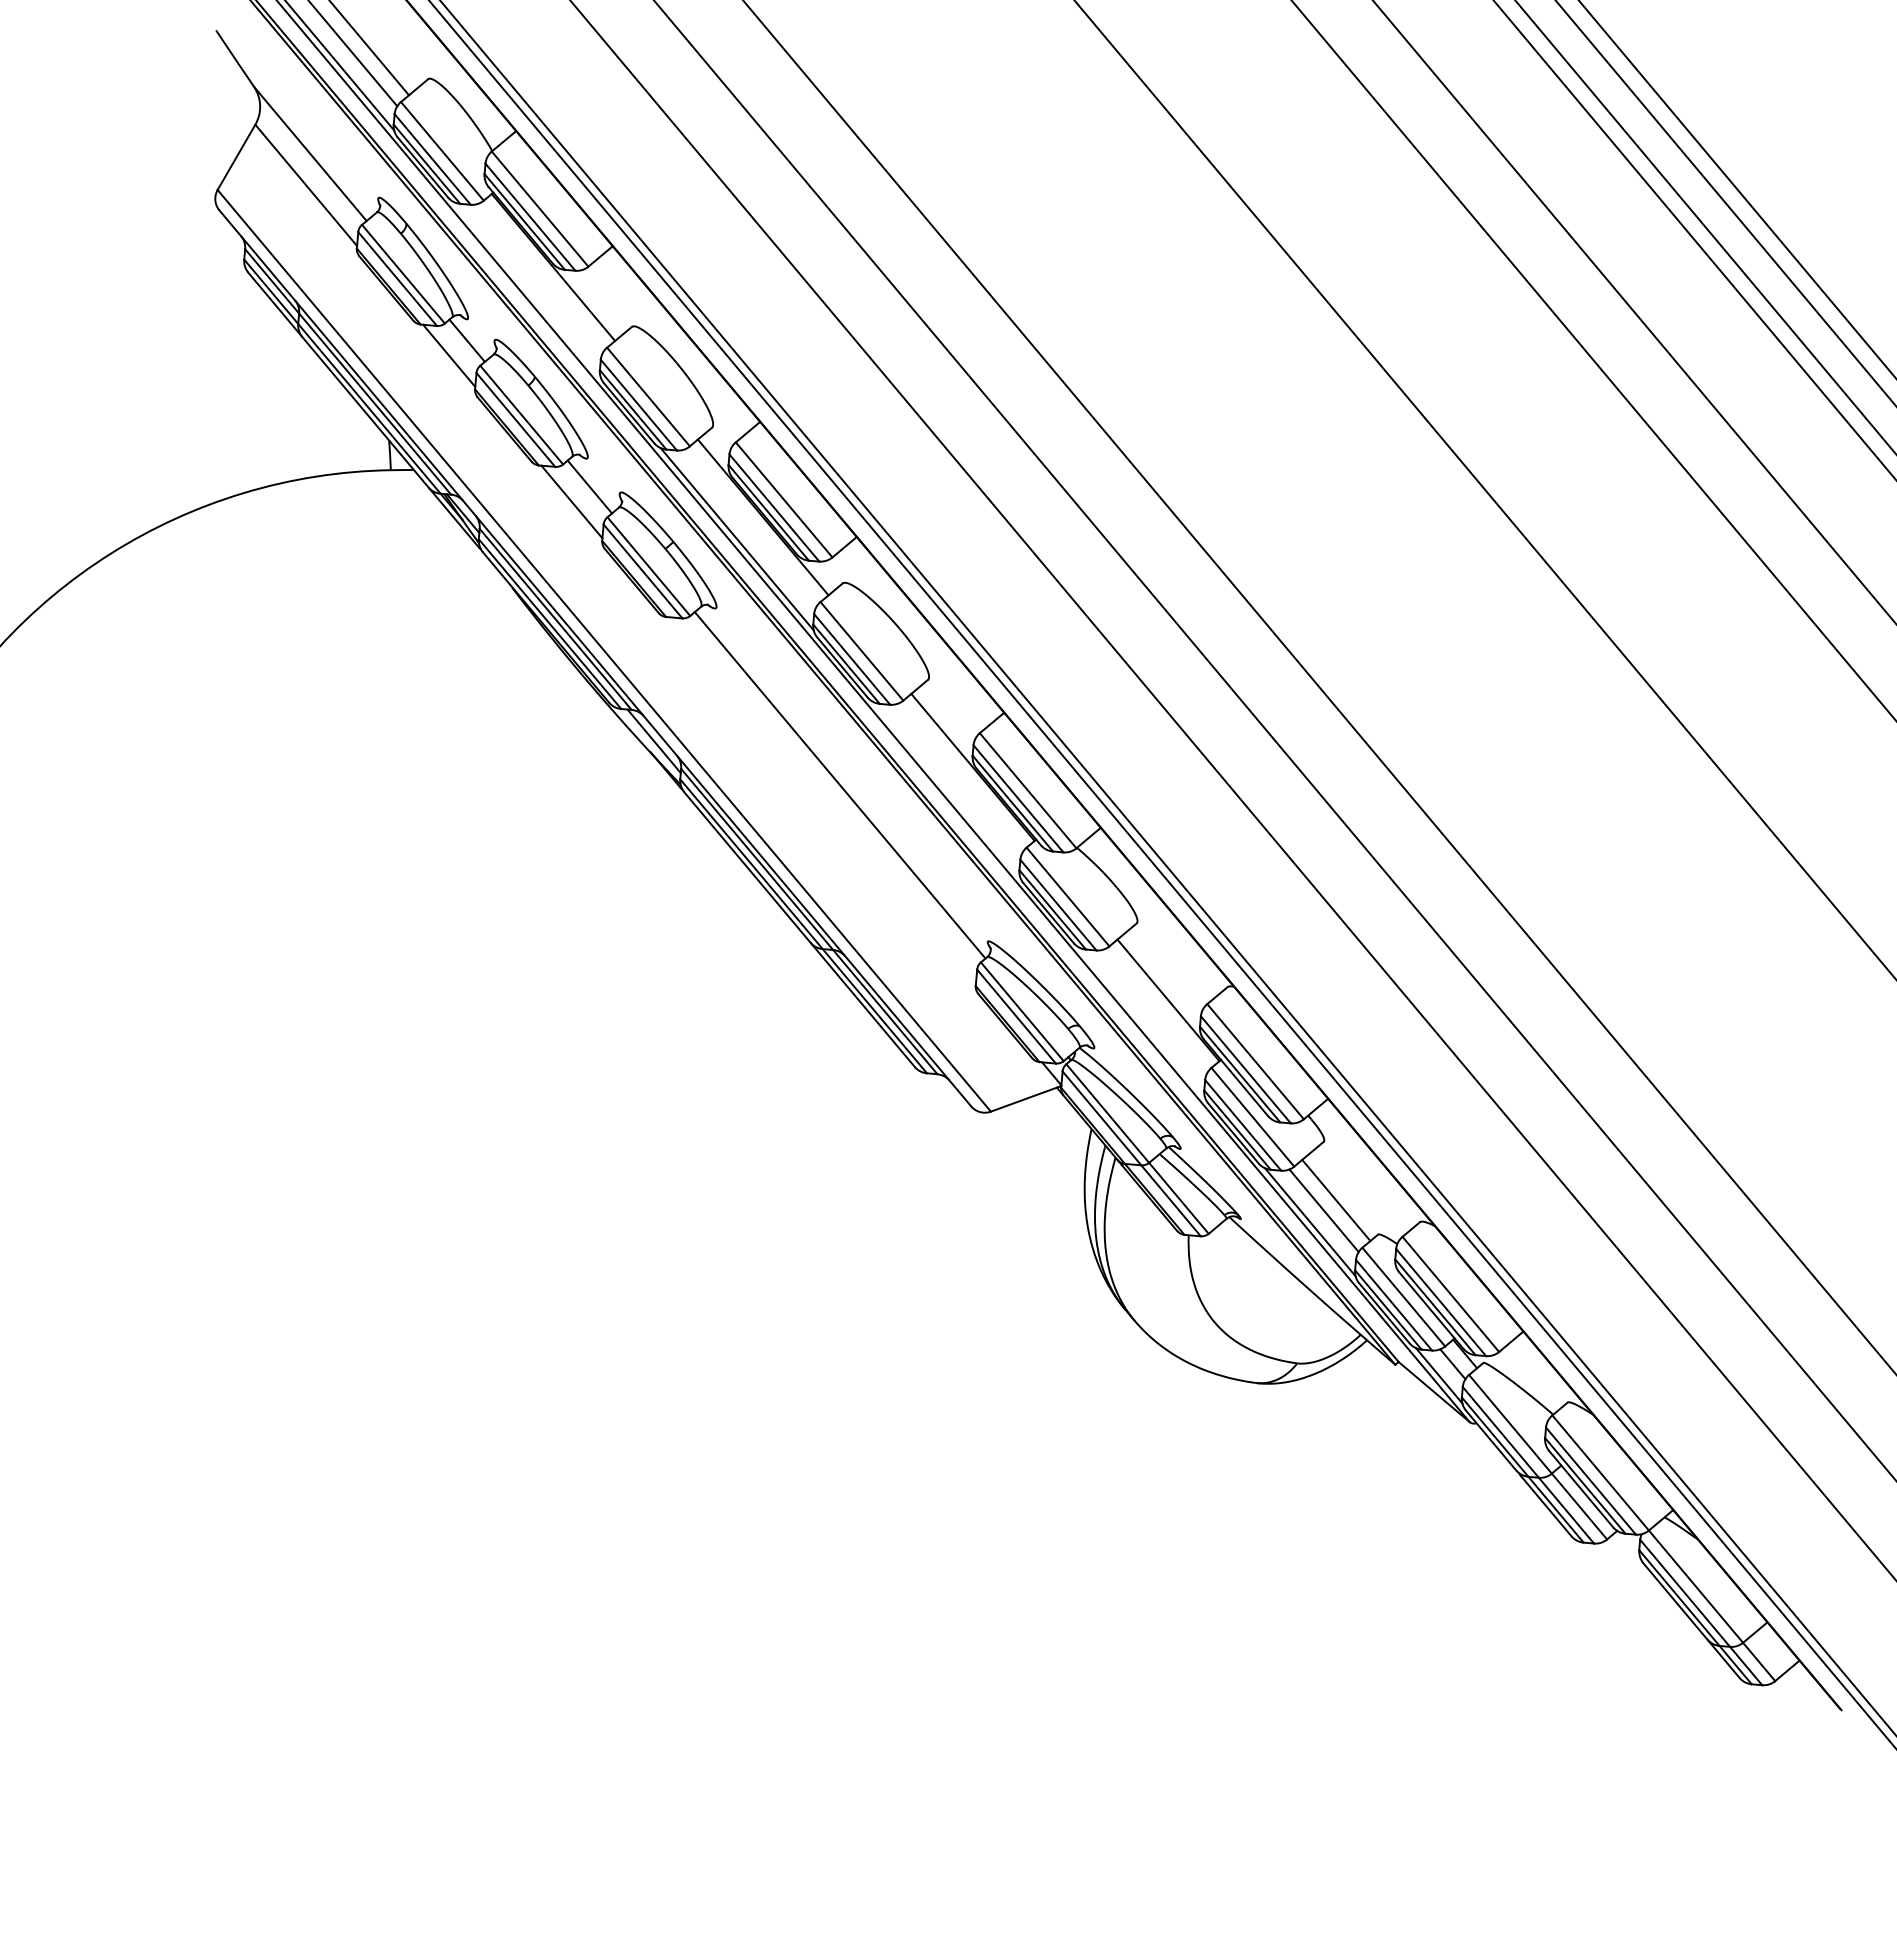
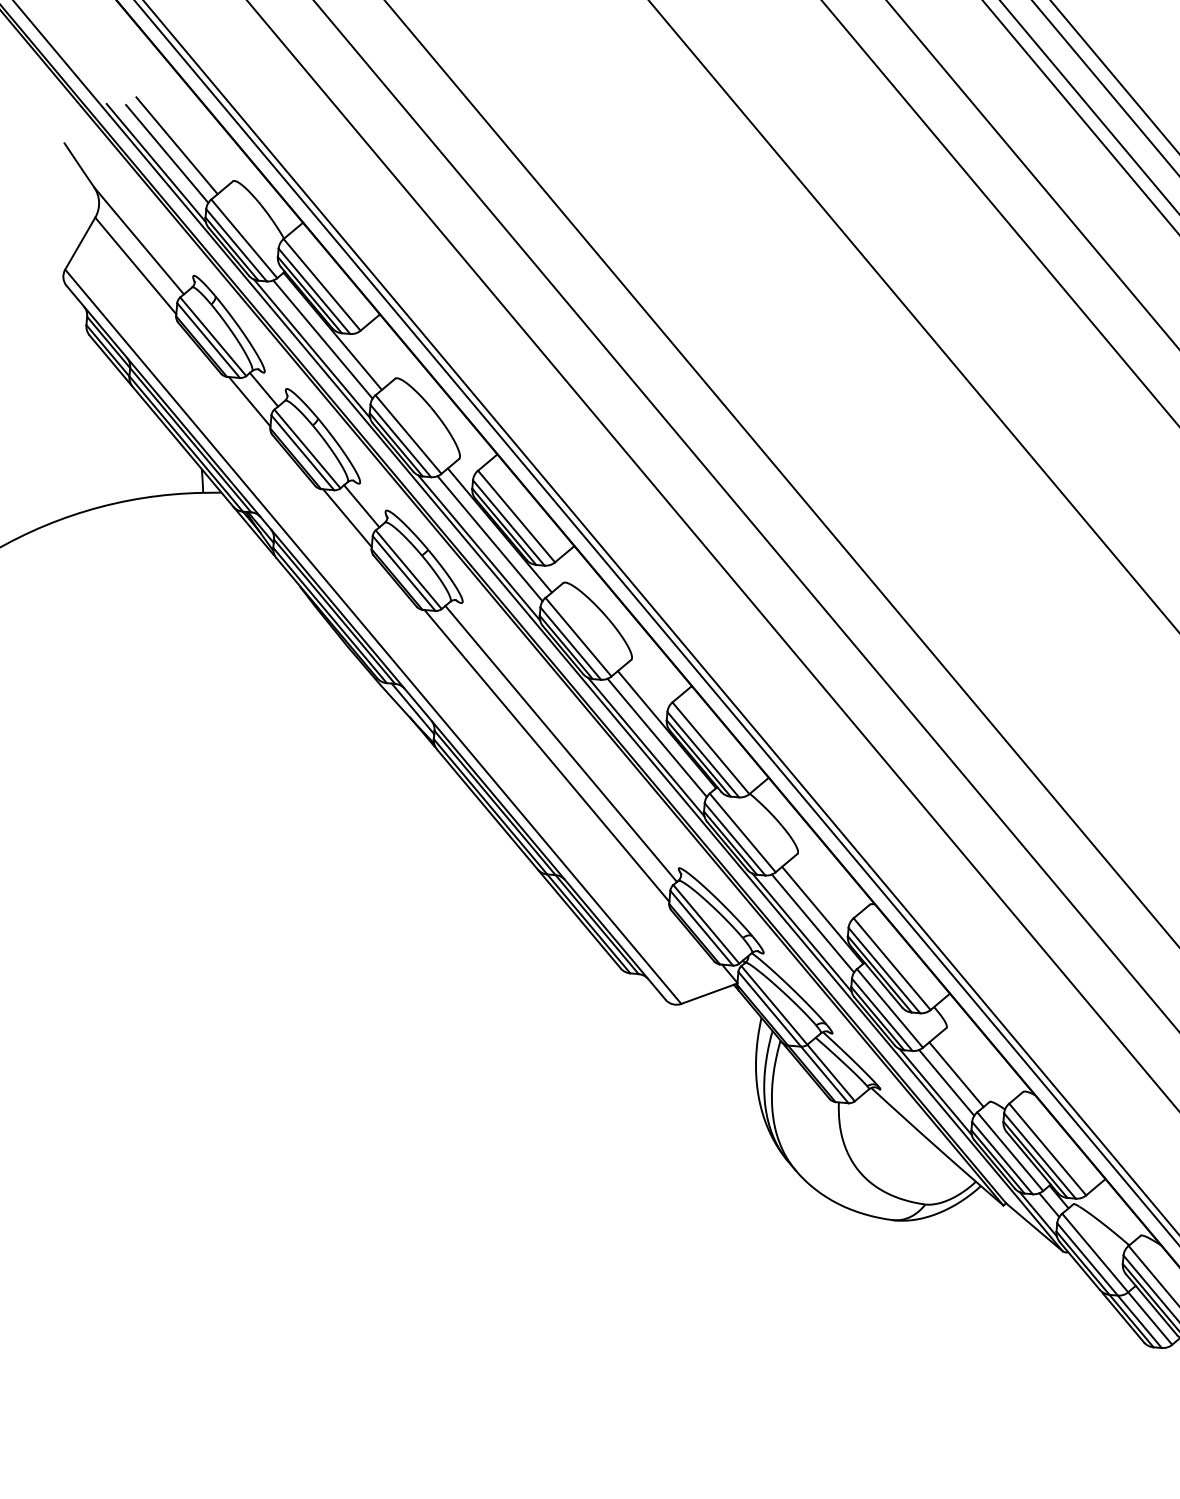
line: (540, 277) -> (322, 339), added
line: (527, 289) -> (312, 348), added
line: (750, 527) -> (489, 538), added
line: (960, 777) -> (657, 737), added
line: (946, 789) -> (645, 747), added
line: (821, 800) -> (546, 756), added
line: (1155, 1010) -> (812, 923), added
line: (1142, 1021) -> (802, 932), added

